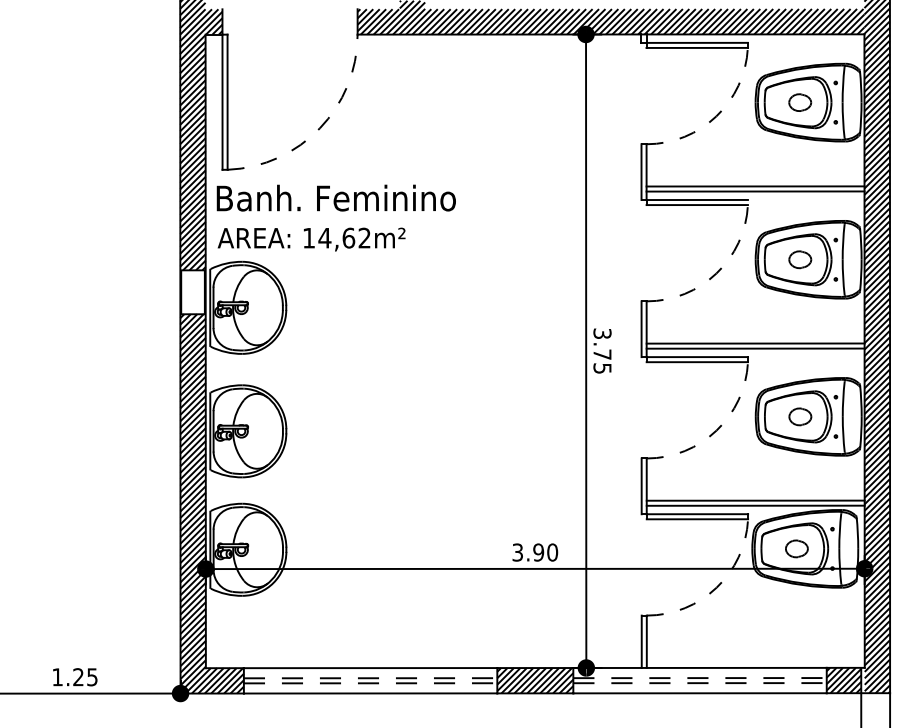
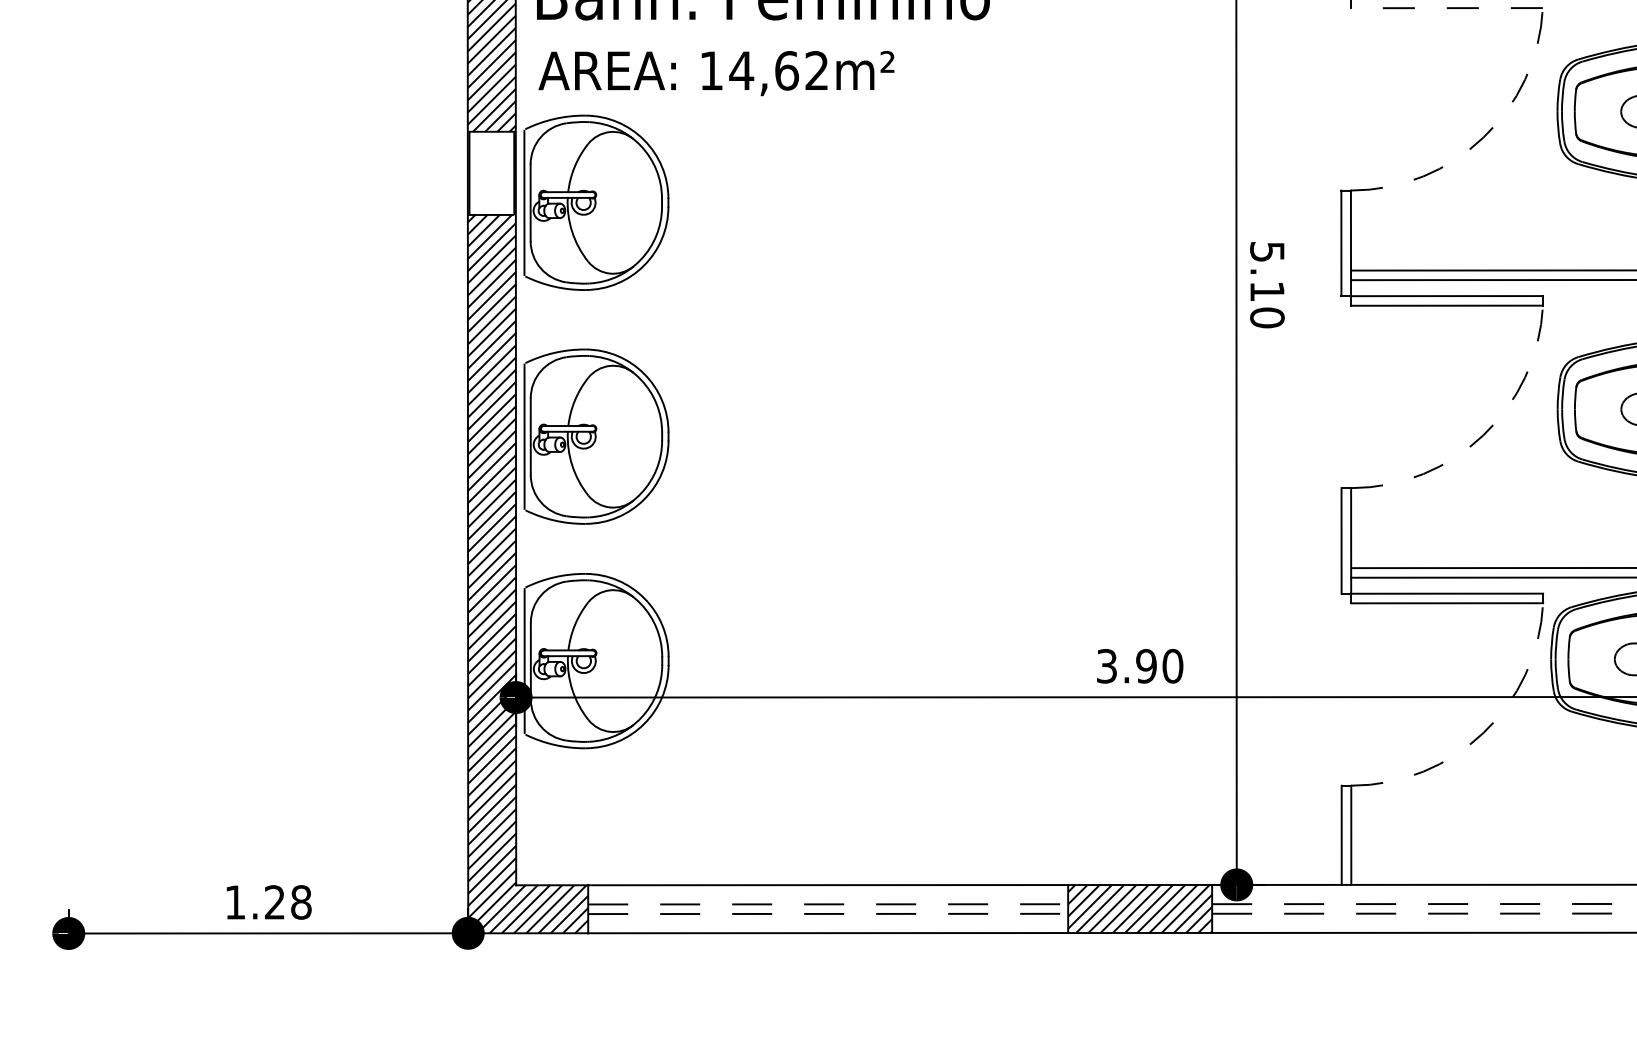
line: (697, 205) -> (1447, 8), solid -> dashed
text: (602, 351) -> (1267, 285), 3.75 -> 5.10
text: (92, 677) -> (301, 902), 1.25 -> 1.28

